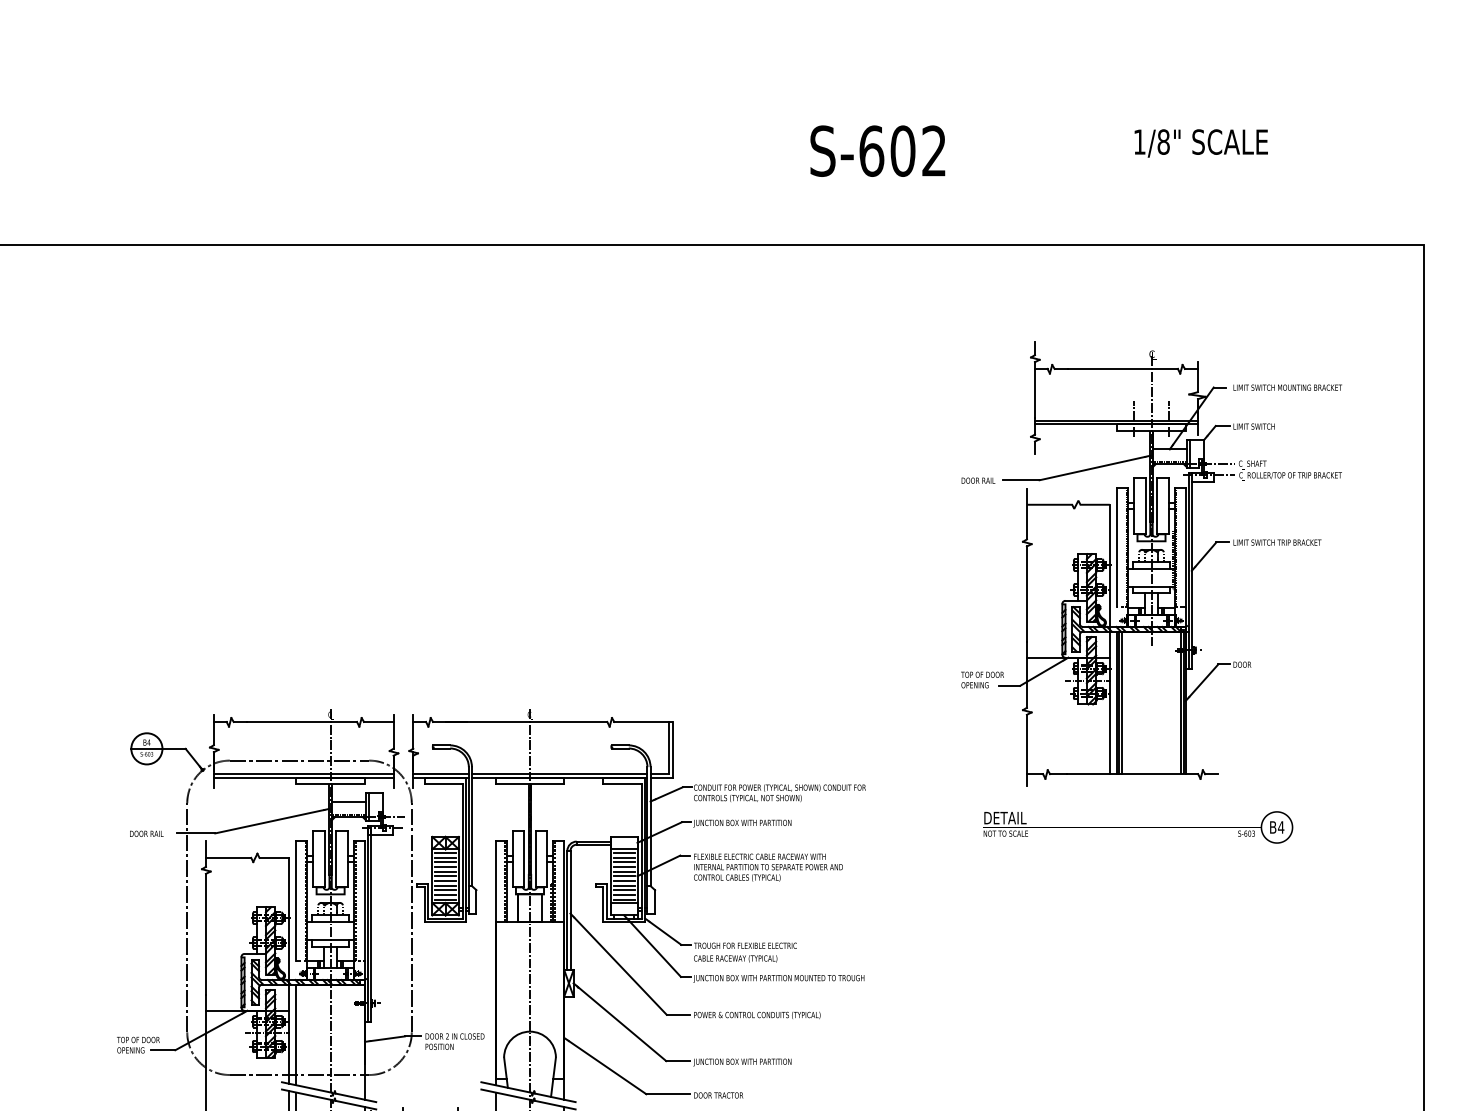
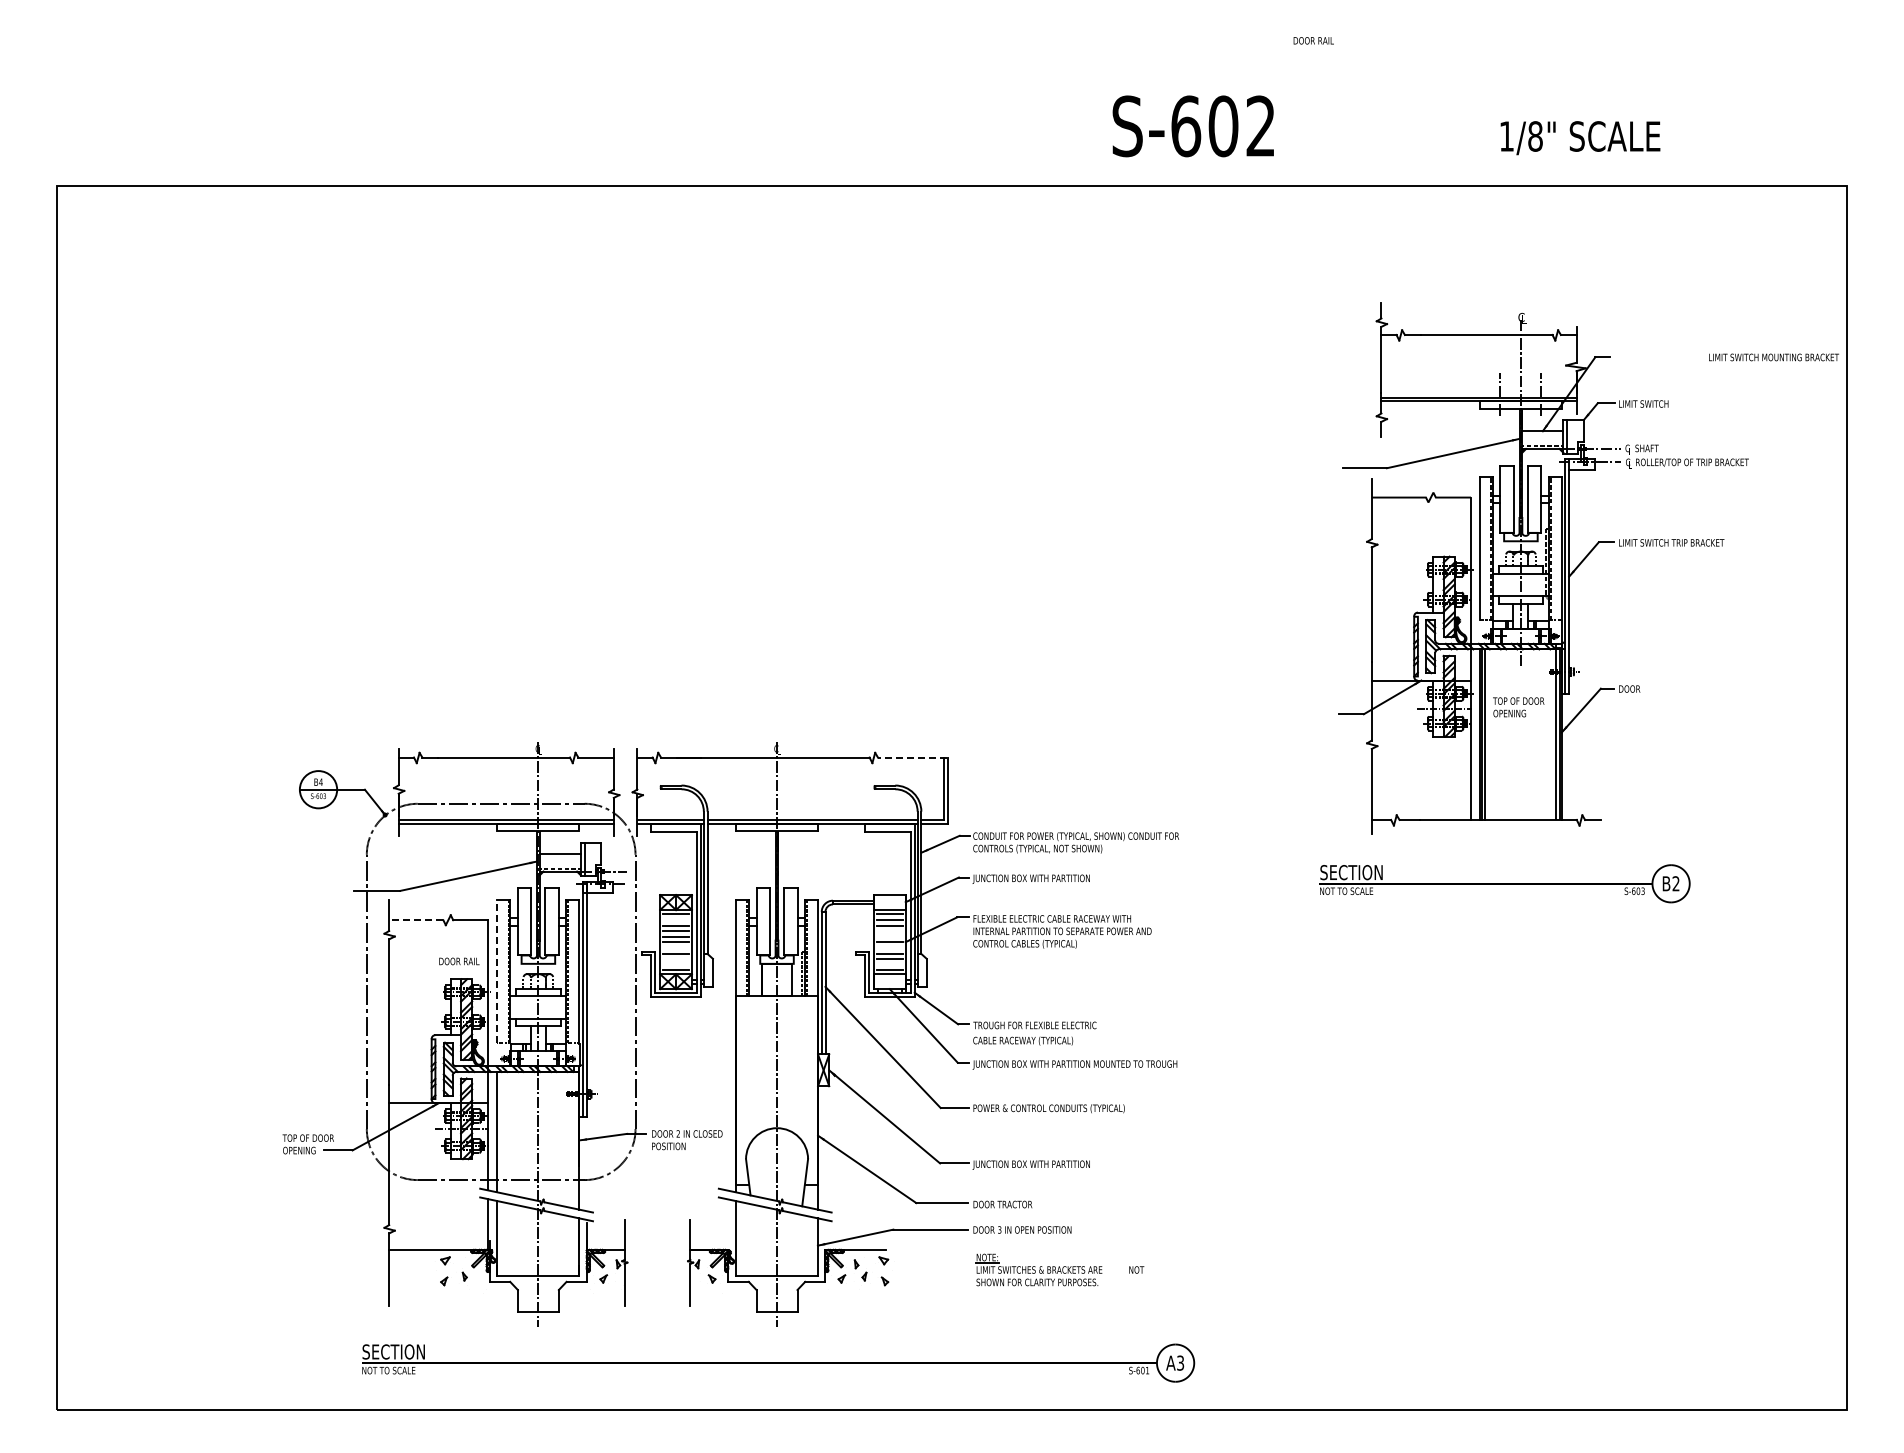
text: (1201, 143) -> (1580, 138), moved
text: (877, 151) -> (1192, 126), moved
text: (1287, 387) -> (1773, 357), moved
text: (978, 480) -> (1313, 40), moved
text: (982, 680) -> (1518, 707), moved
line: (642, 721) -> (911, 757), solid -> dashed
text: (1009, 818) -> (1351, 872), DETAIL -> SECTION
text: (1280, 827) -> (1675, 883), B4 -> B2
text: (146, 833) -> (459, 961), moved
line: (445, 857) -> (675, 919), removed
line: (227, 858) -> (415, 920), solid -> dashed
line: (623, 867) -> (889, 931), removed
line: (623, 871) -> (889, 936), removed
line: (445, 880) -> (675, 947), removed
line: (623, 880) -> (889, 947), removed
line: (445, 890) -> (675, 959), removed
line: (445, 894) -> (675, 964), removed
line: (623, 894) -> (889, 964), removed
line: (296, 900) -> (497, 971), solid -> dashed

